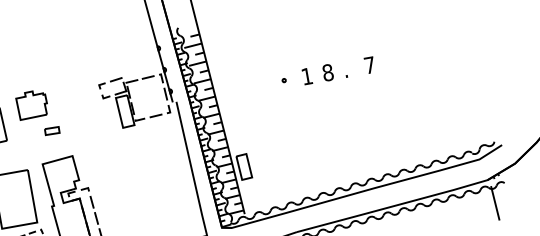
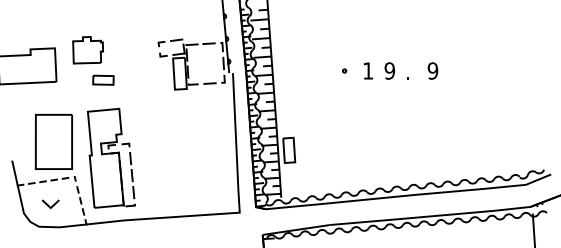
text: (369, 64) -> (432, 70), 7 -> 9
text: (327, 72) -> (389, 70), 8 -> 9
part: (52, 130) -> (103, 79), size x1.43

